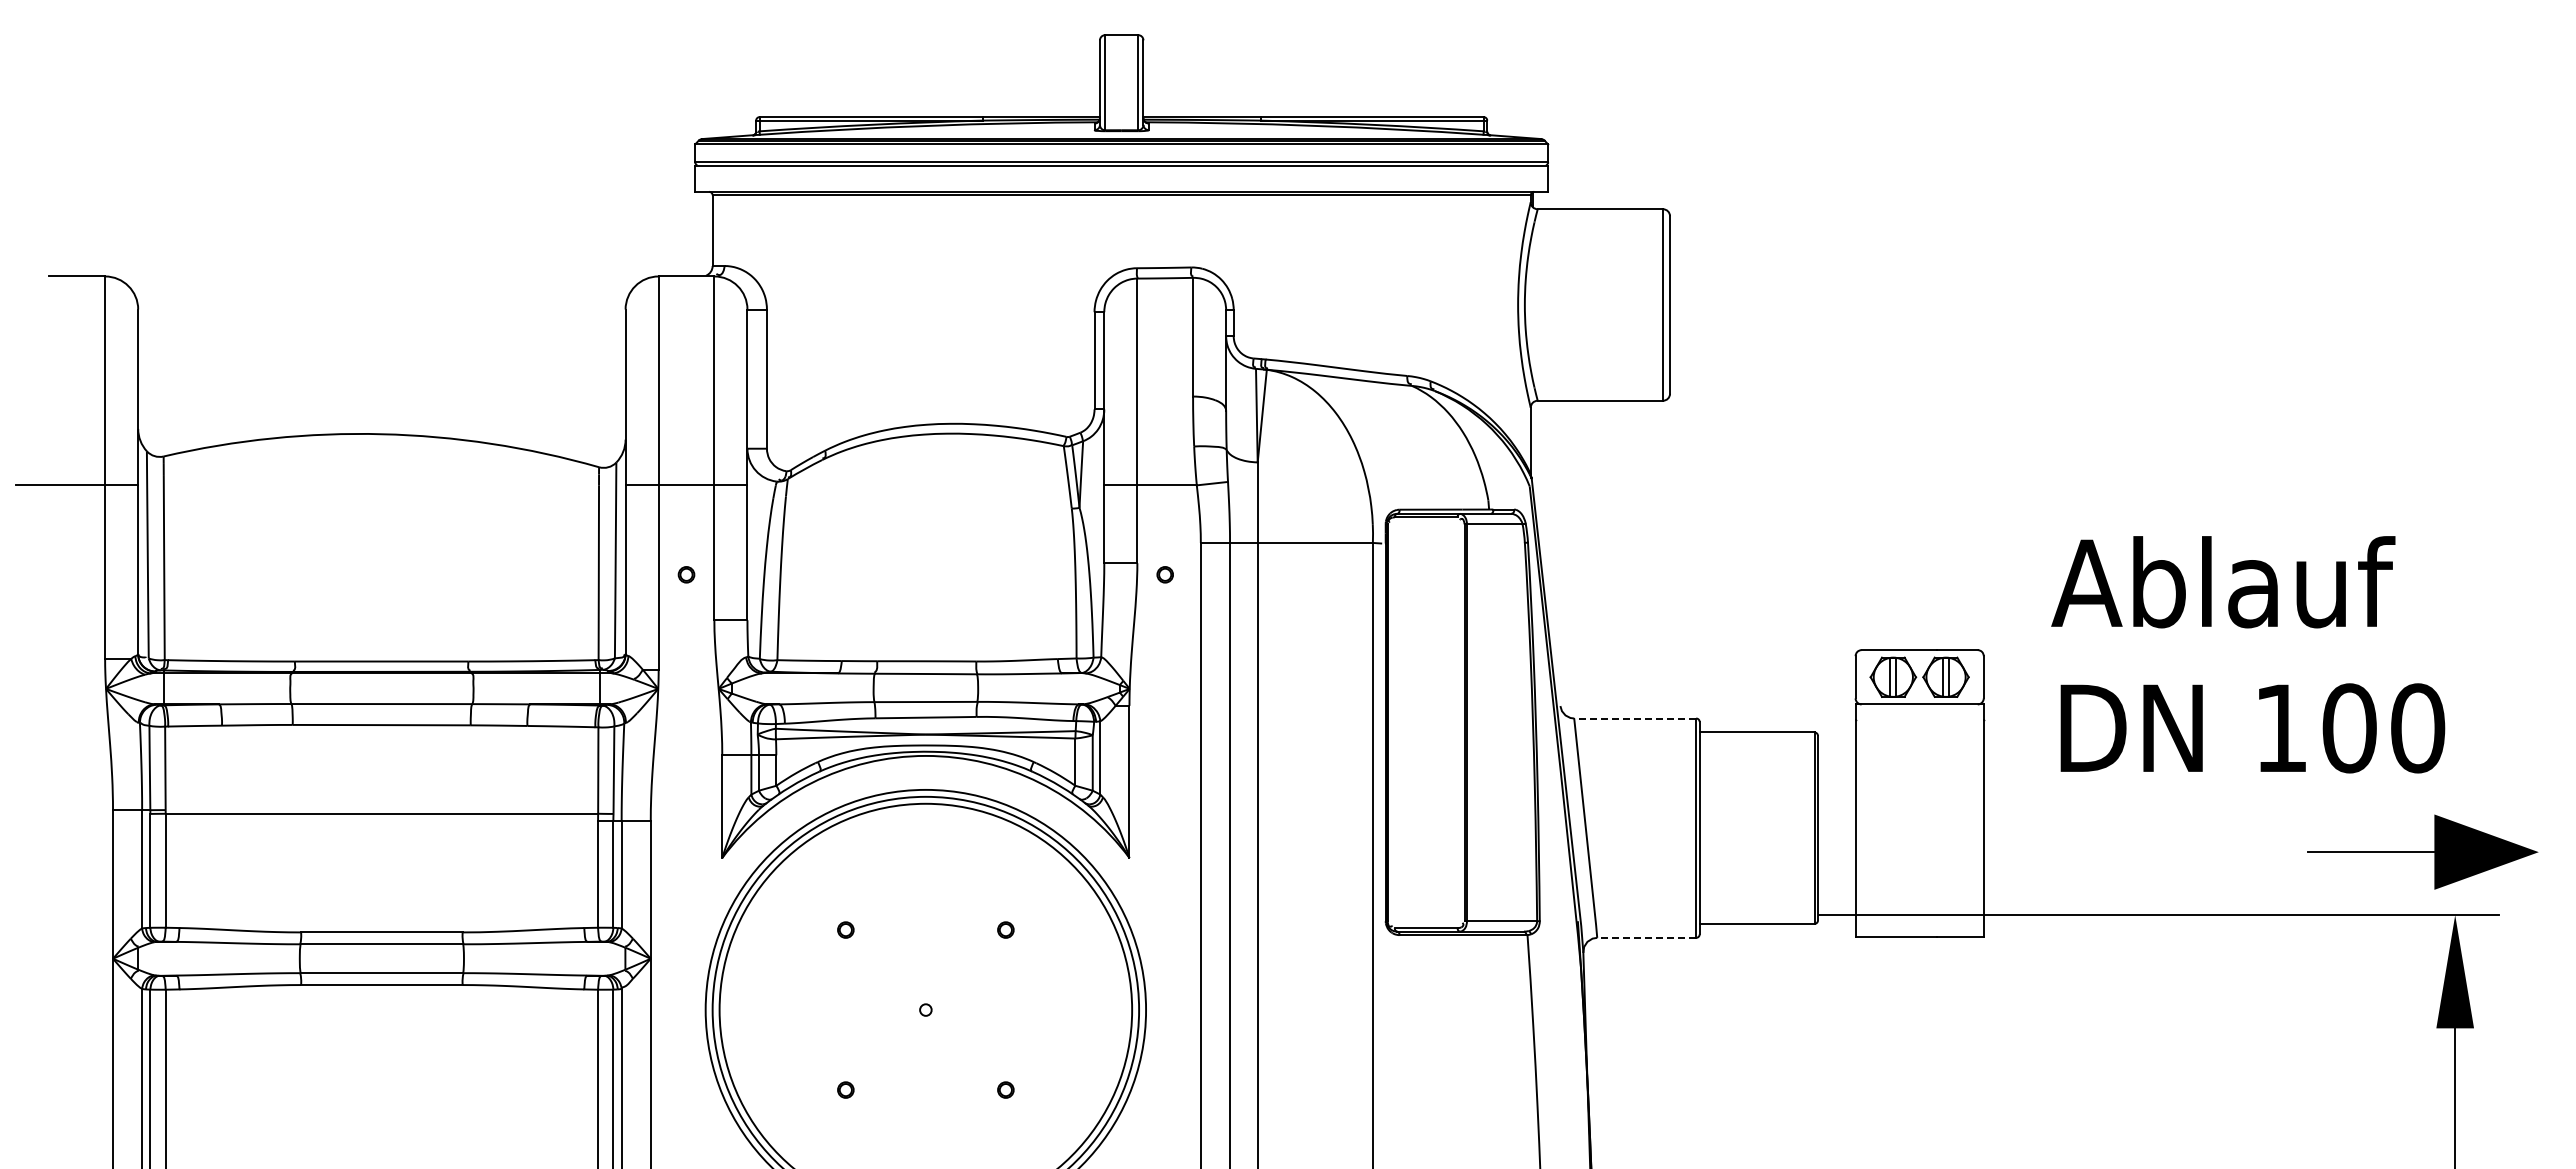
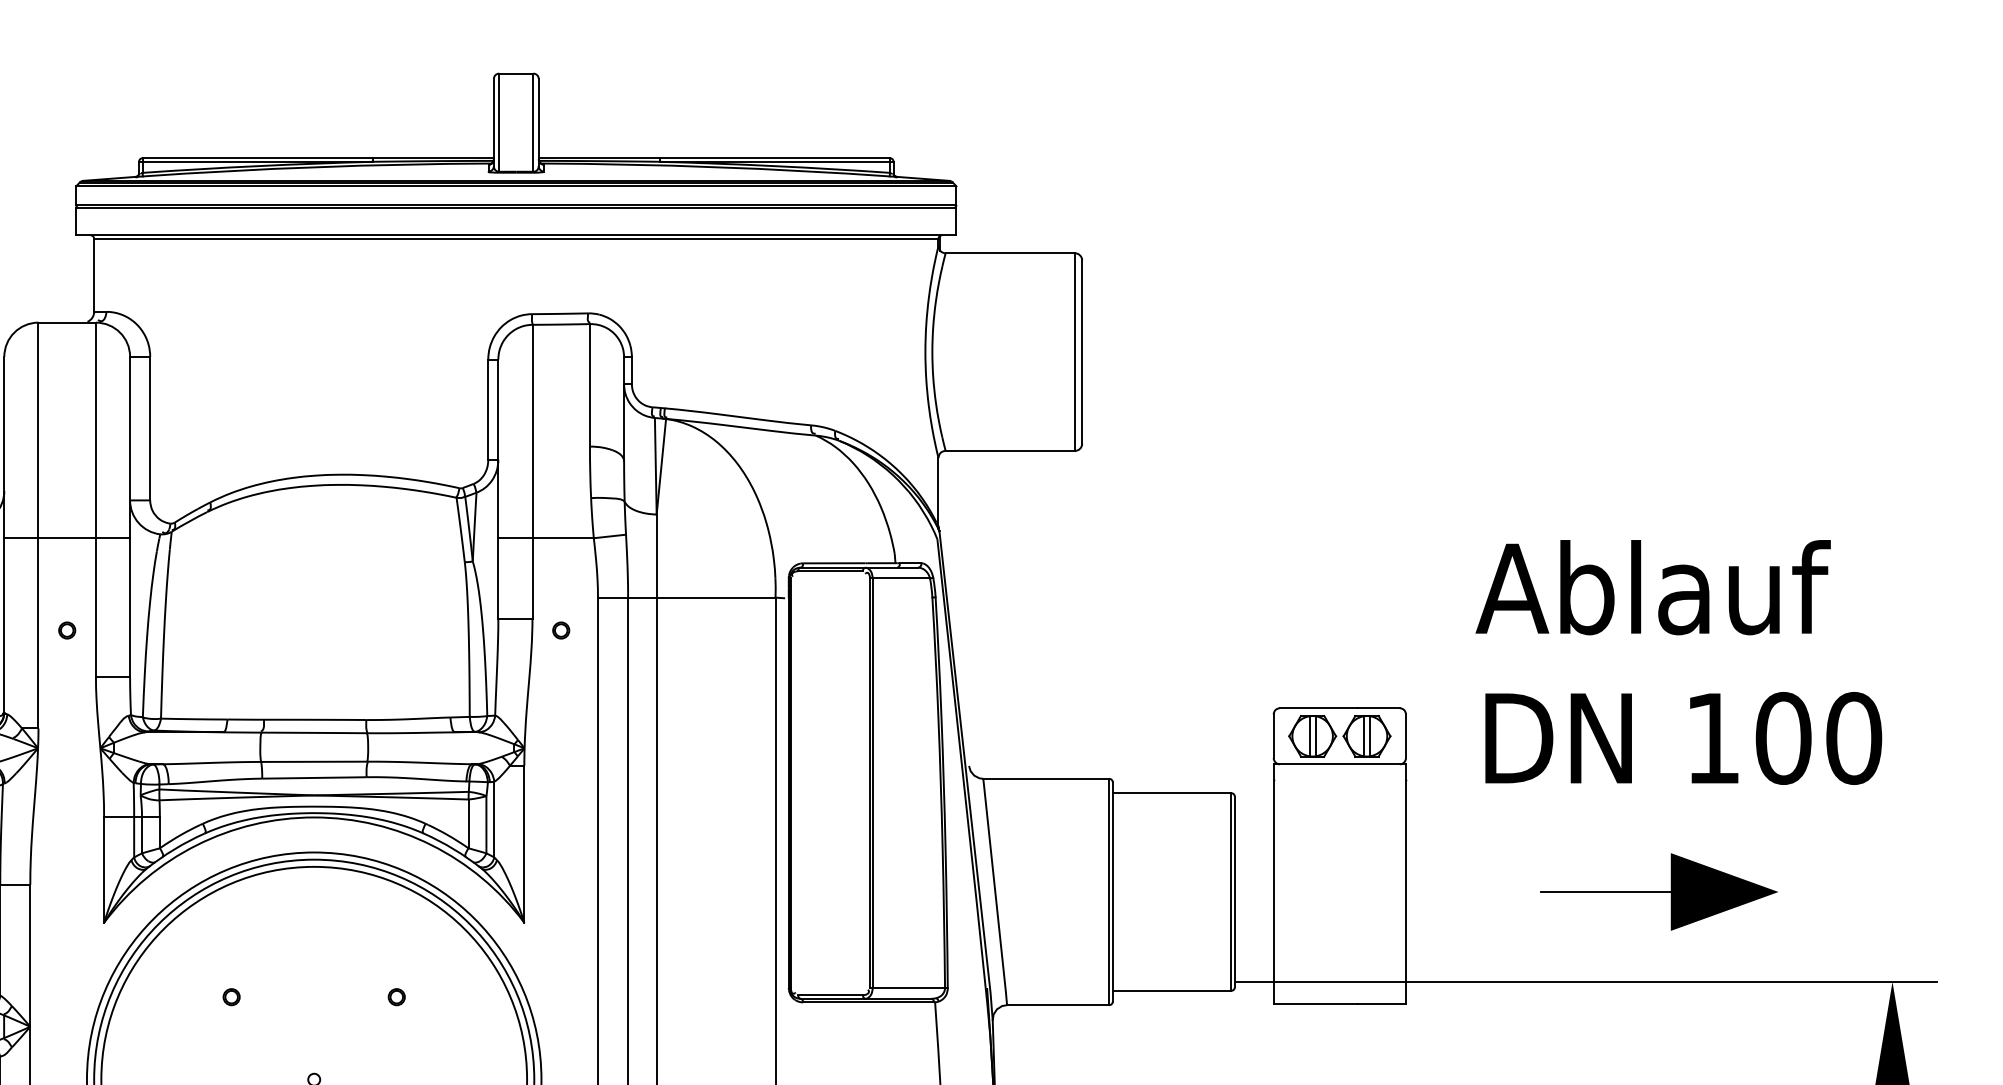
text: (2248, 654) -> (1679, 662), moved
line: (1634, 718) -> (1045, 778), dashed -> solid
part: (2422, 851) -> (1658, 891), moved
line: (1646, 937) -> (1057, 1004), dashed -> solid

